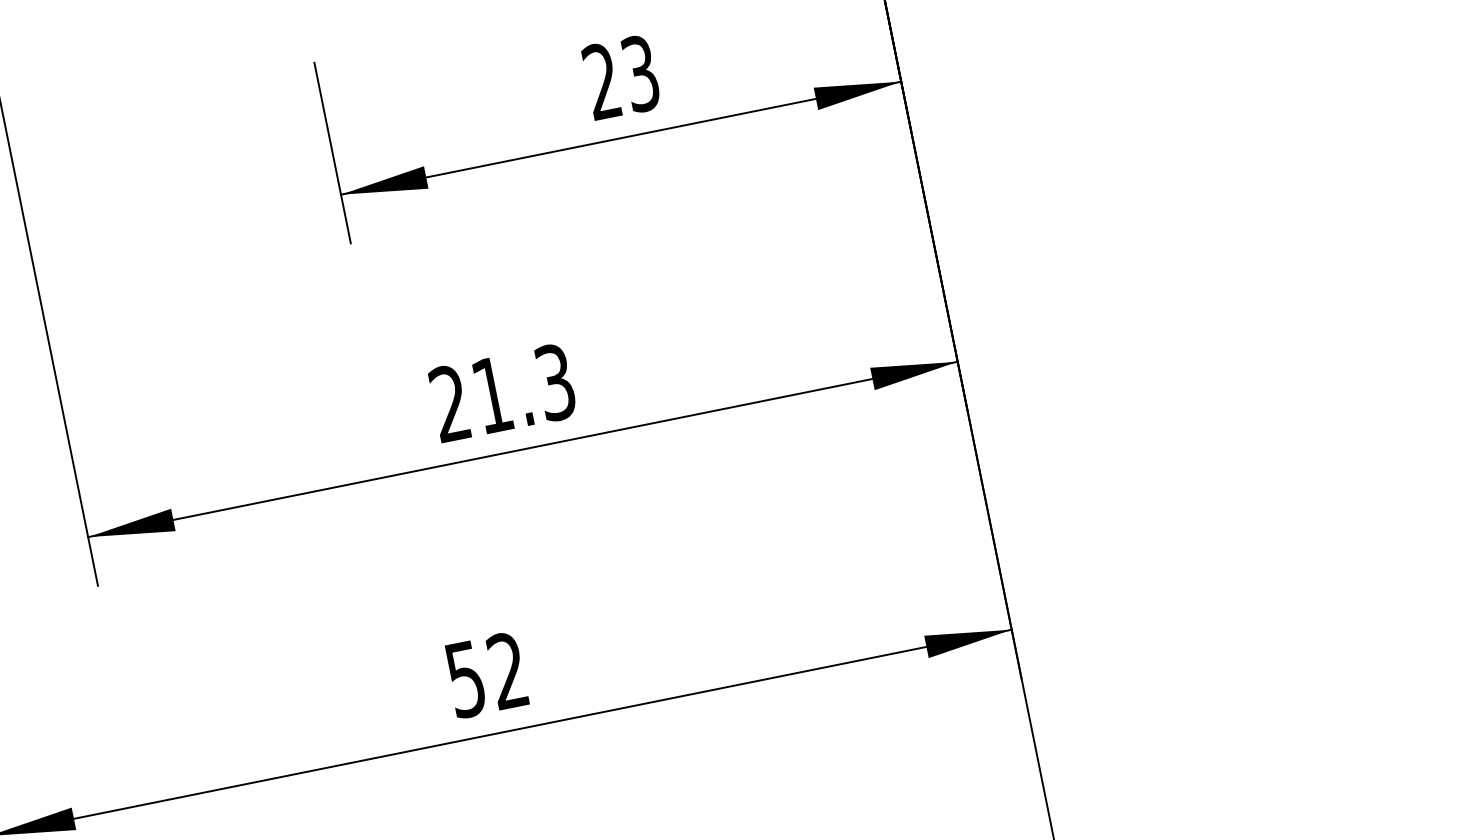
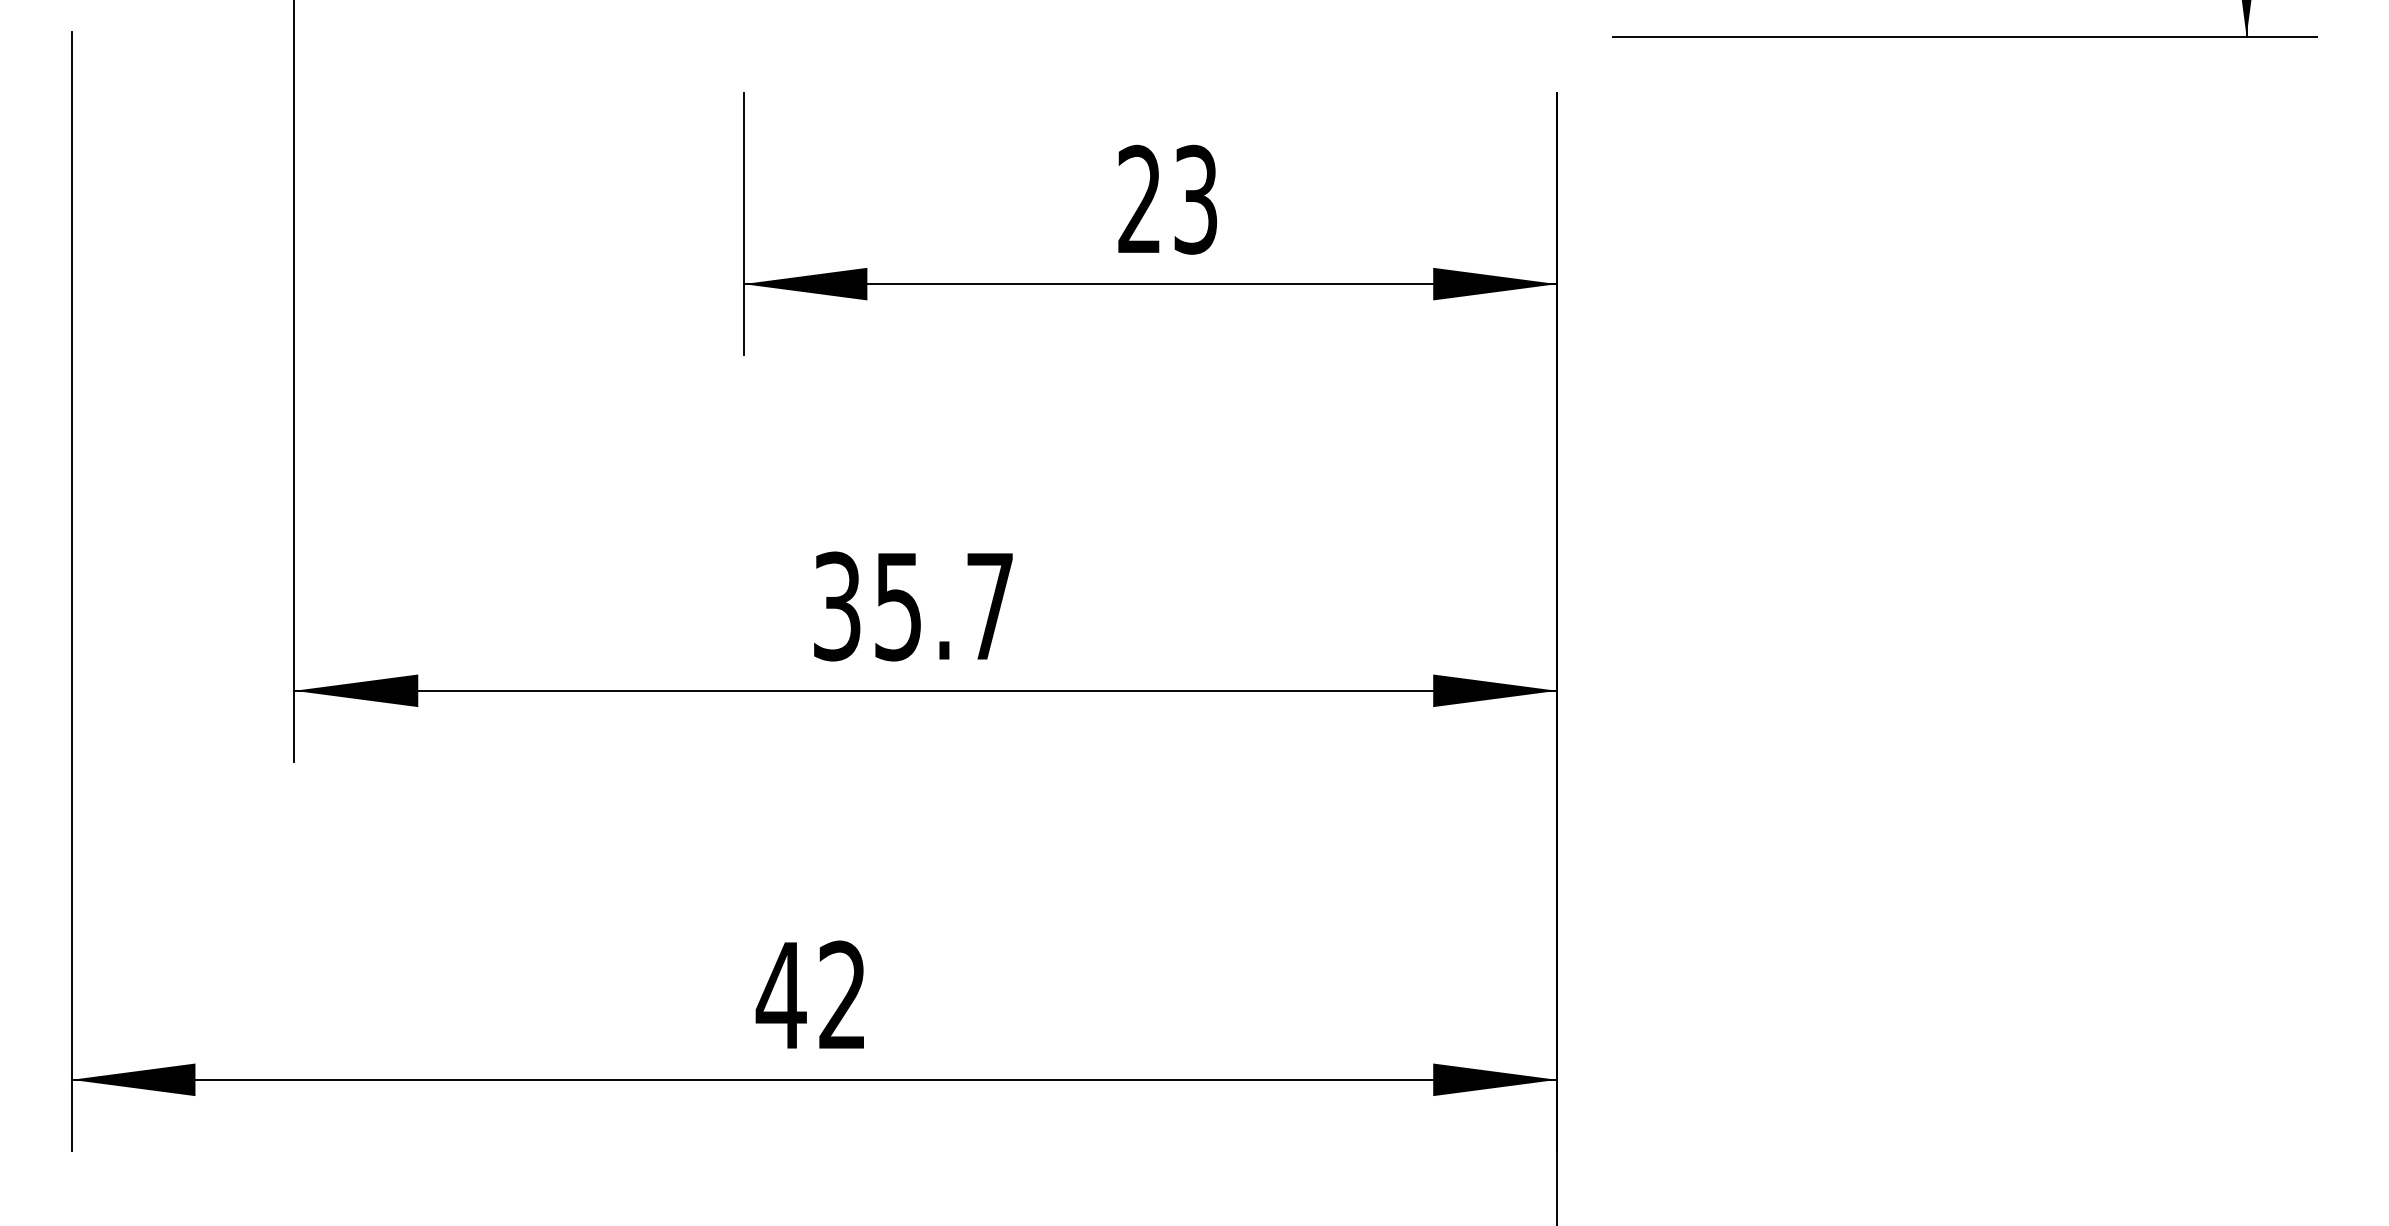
text: (502, 393) -> (913, 606), 21.3 -> 35.7
text: (465, 680) -> (780, 996), 52 -> 42

